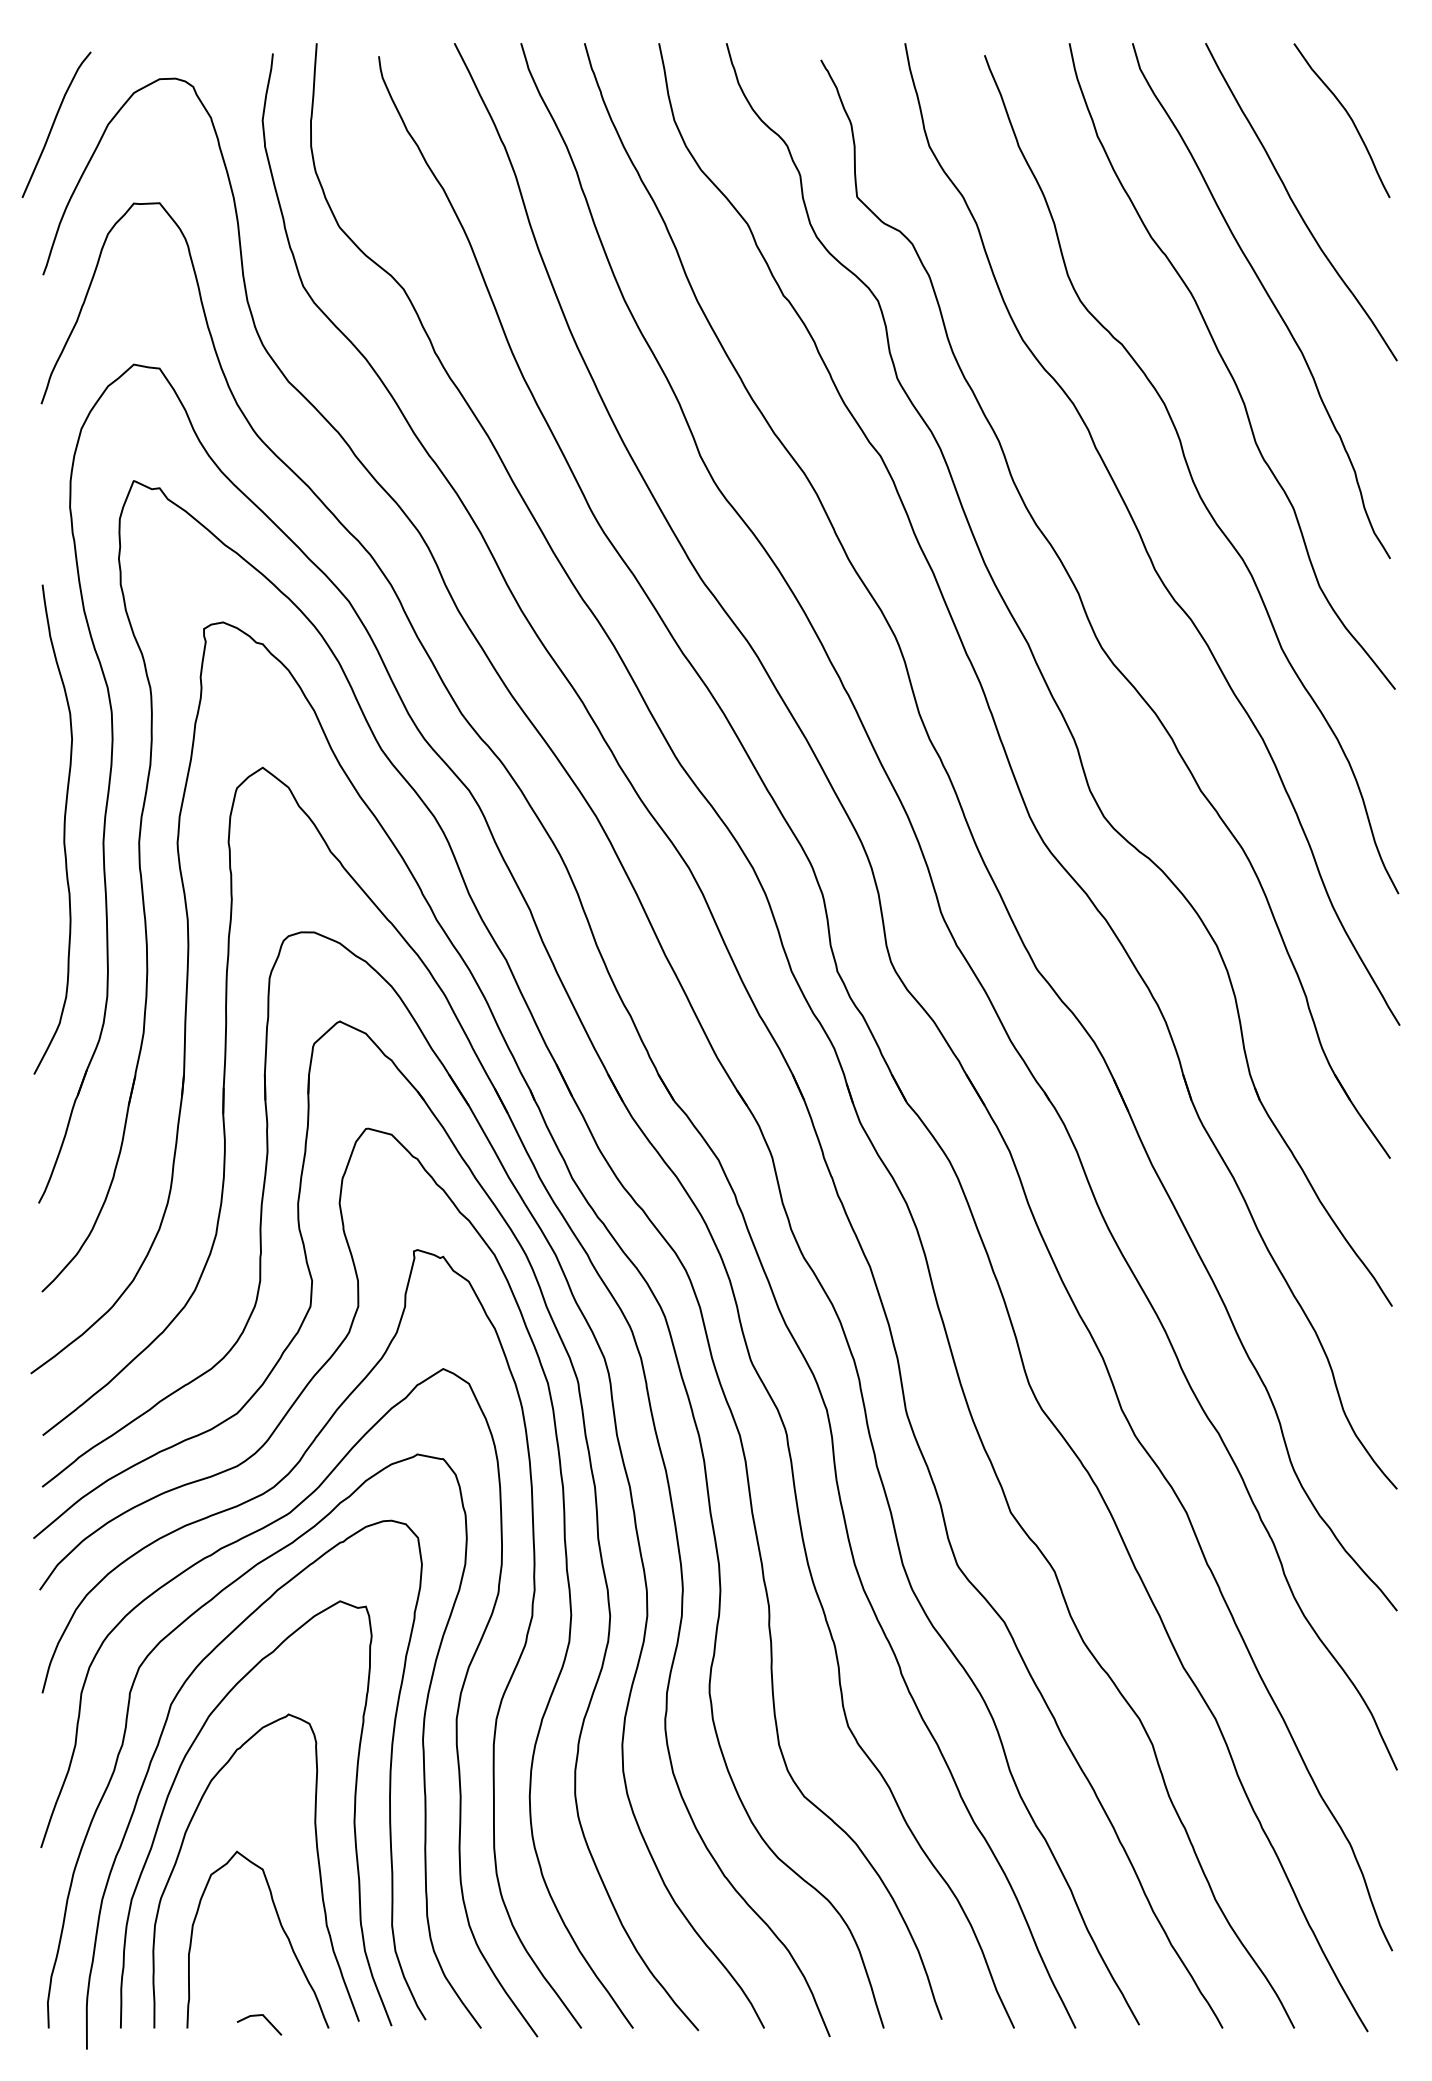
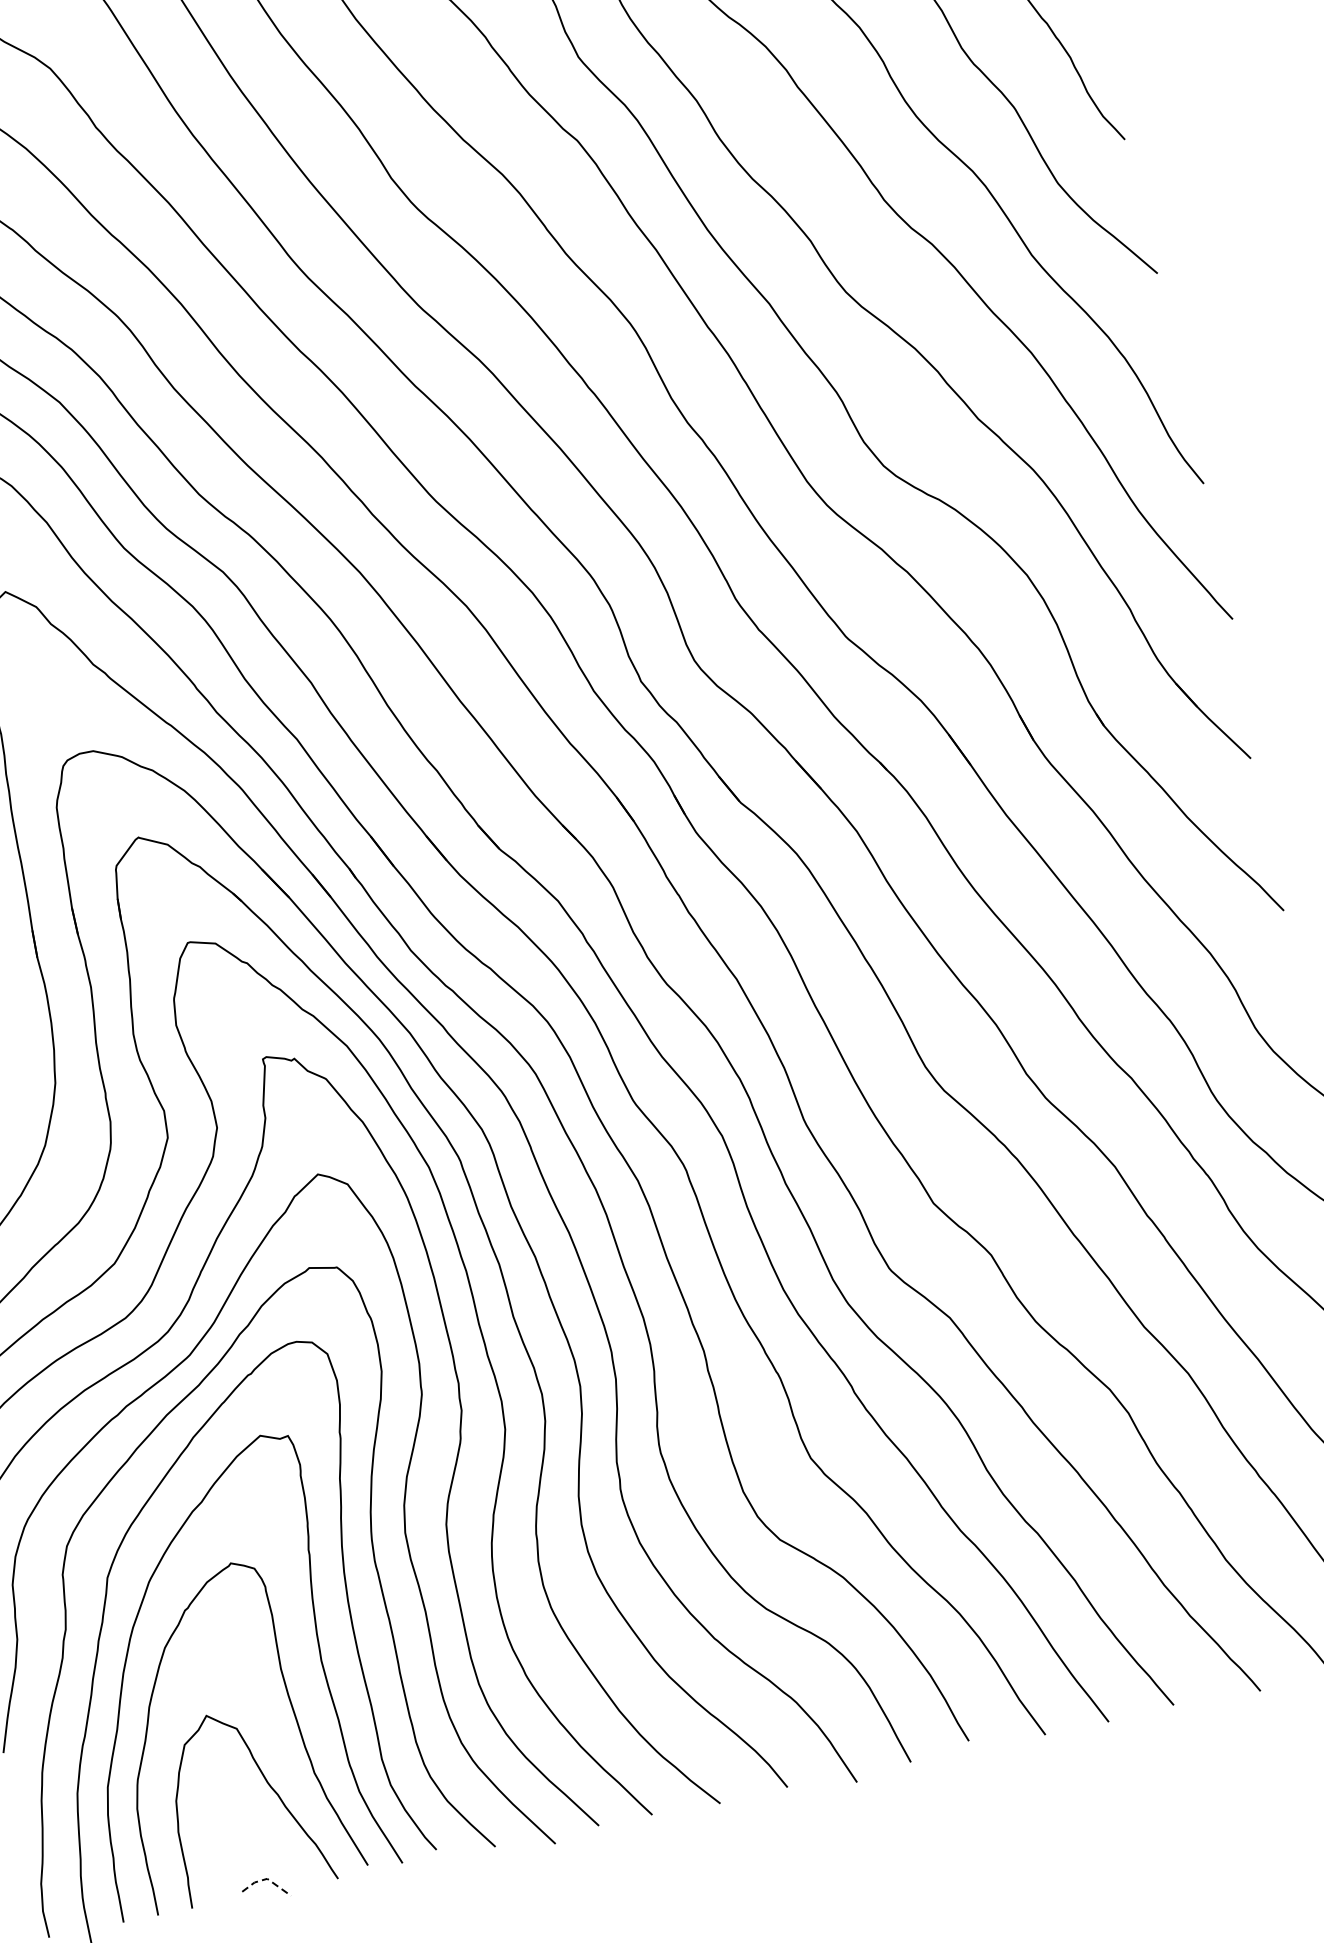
line: (262, 2014) -> (266, 1878), solid -> dashed

